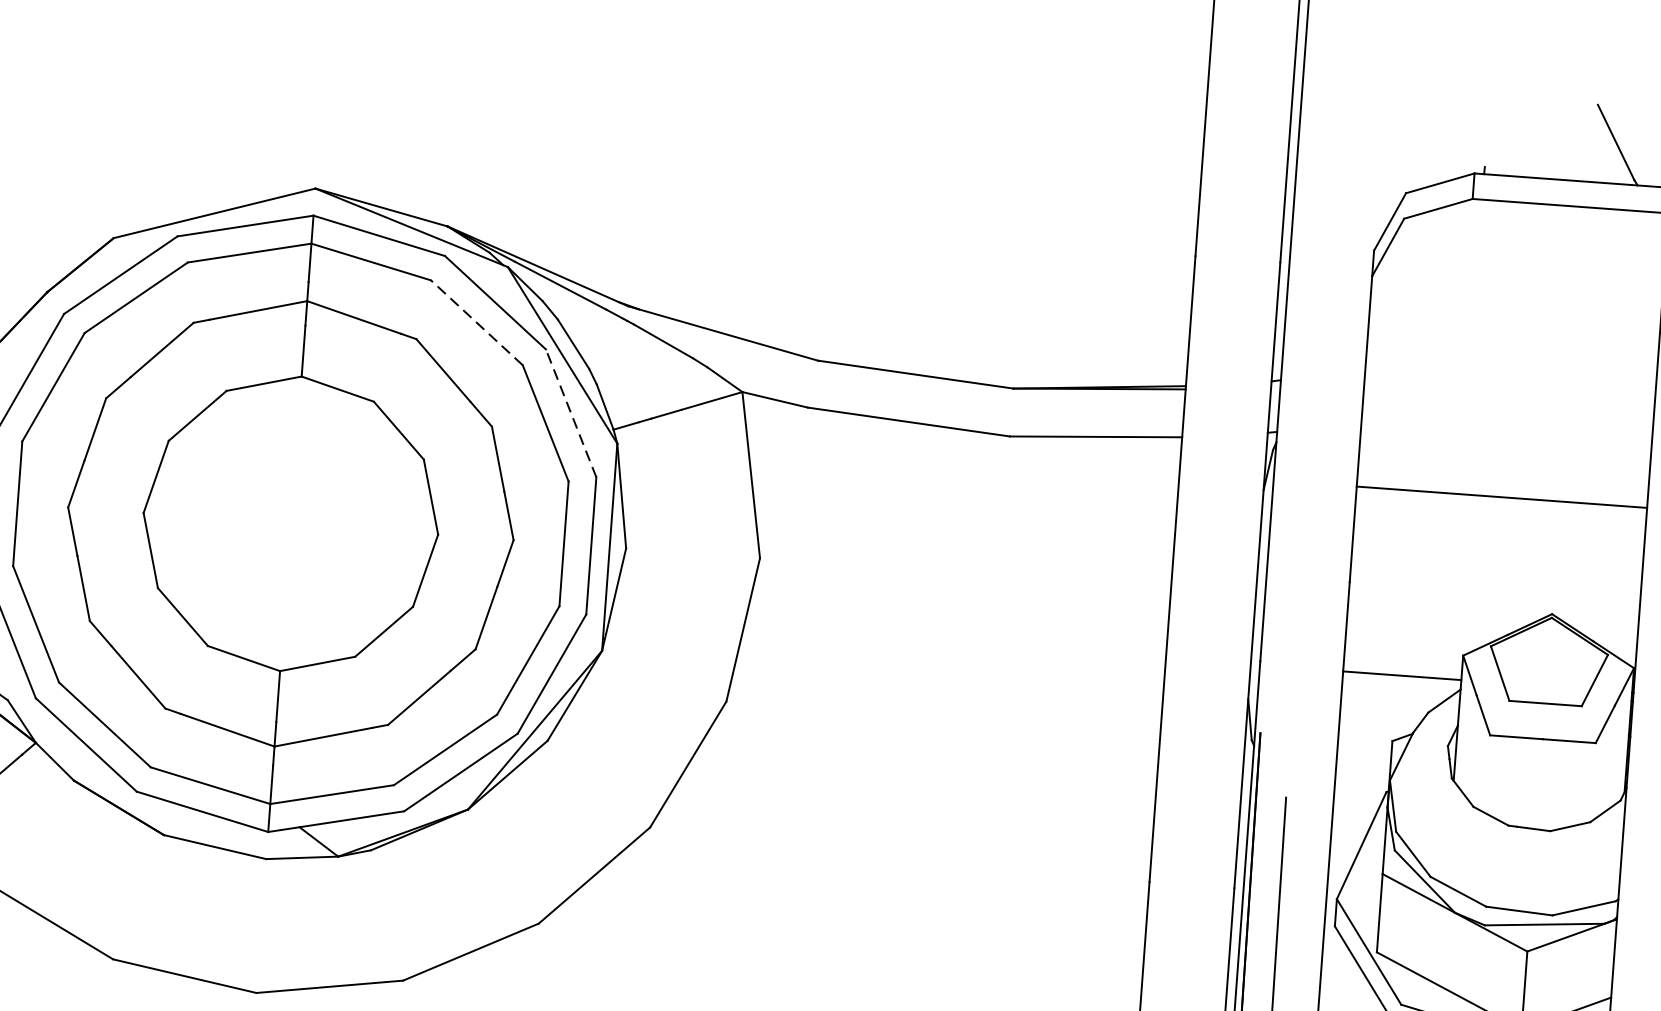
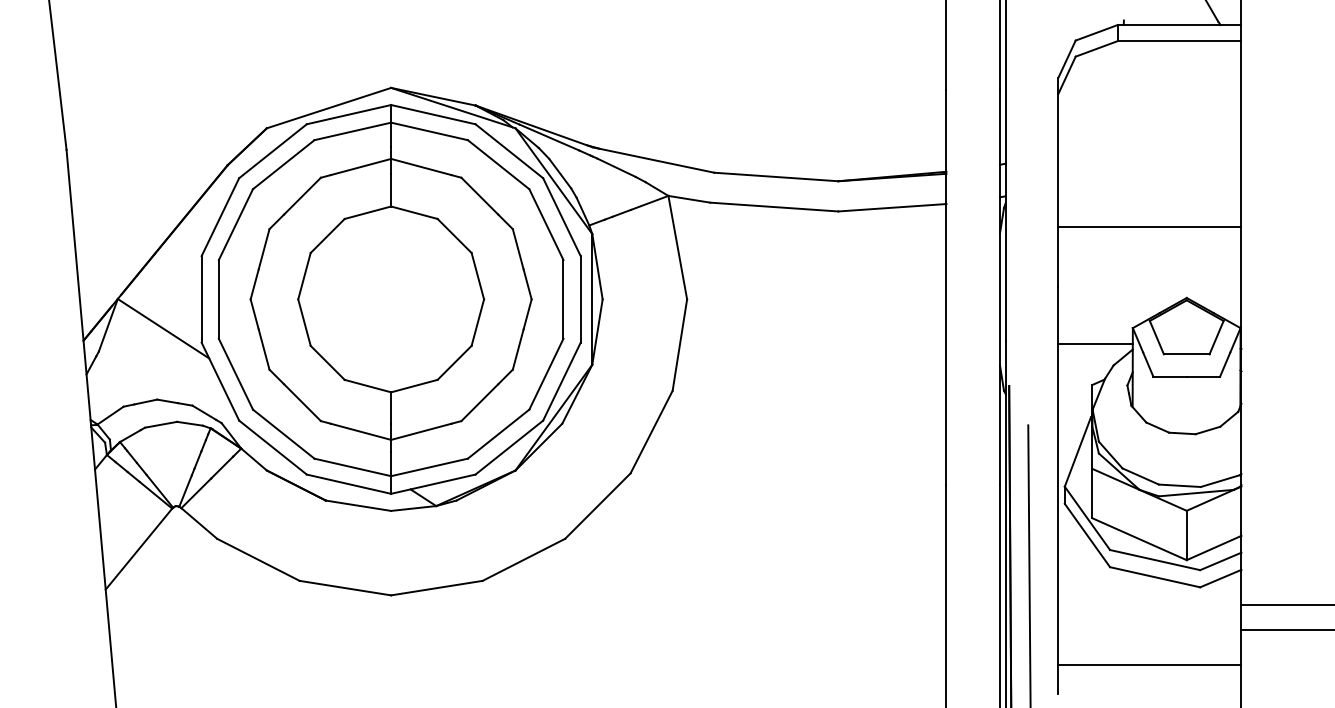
line: (476, 322) -> (498, 164), dashed -> solid
line: (570, 412) -> (561, 216), dashed -> solid

